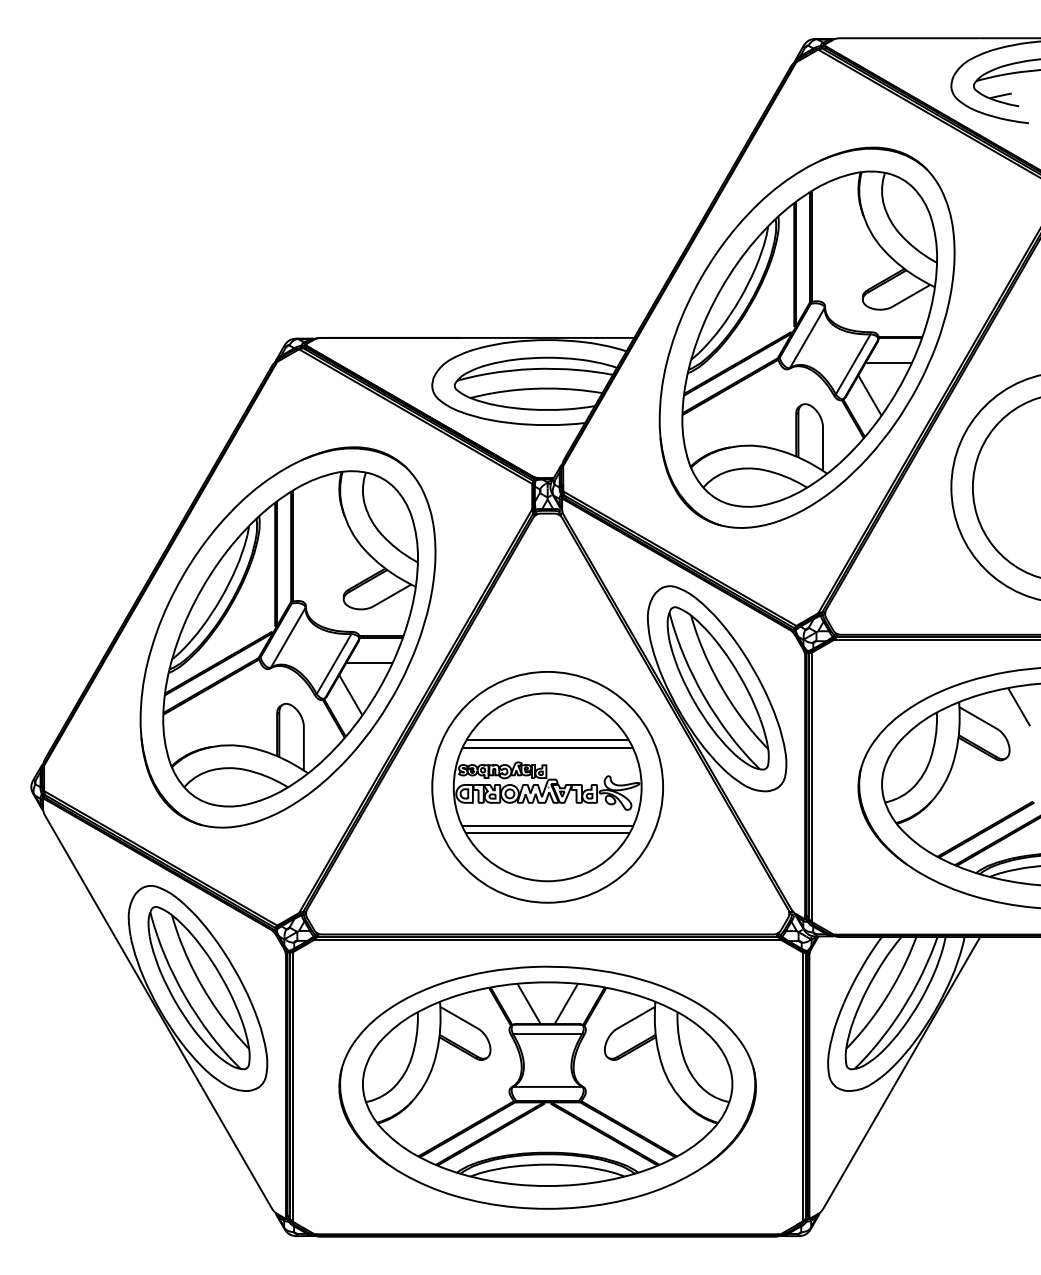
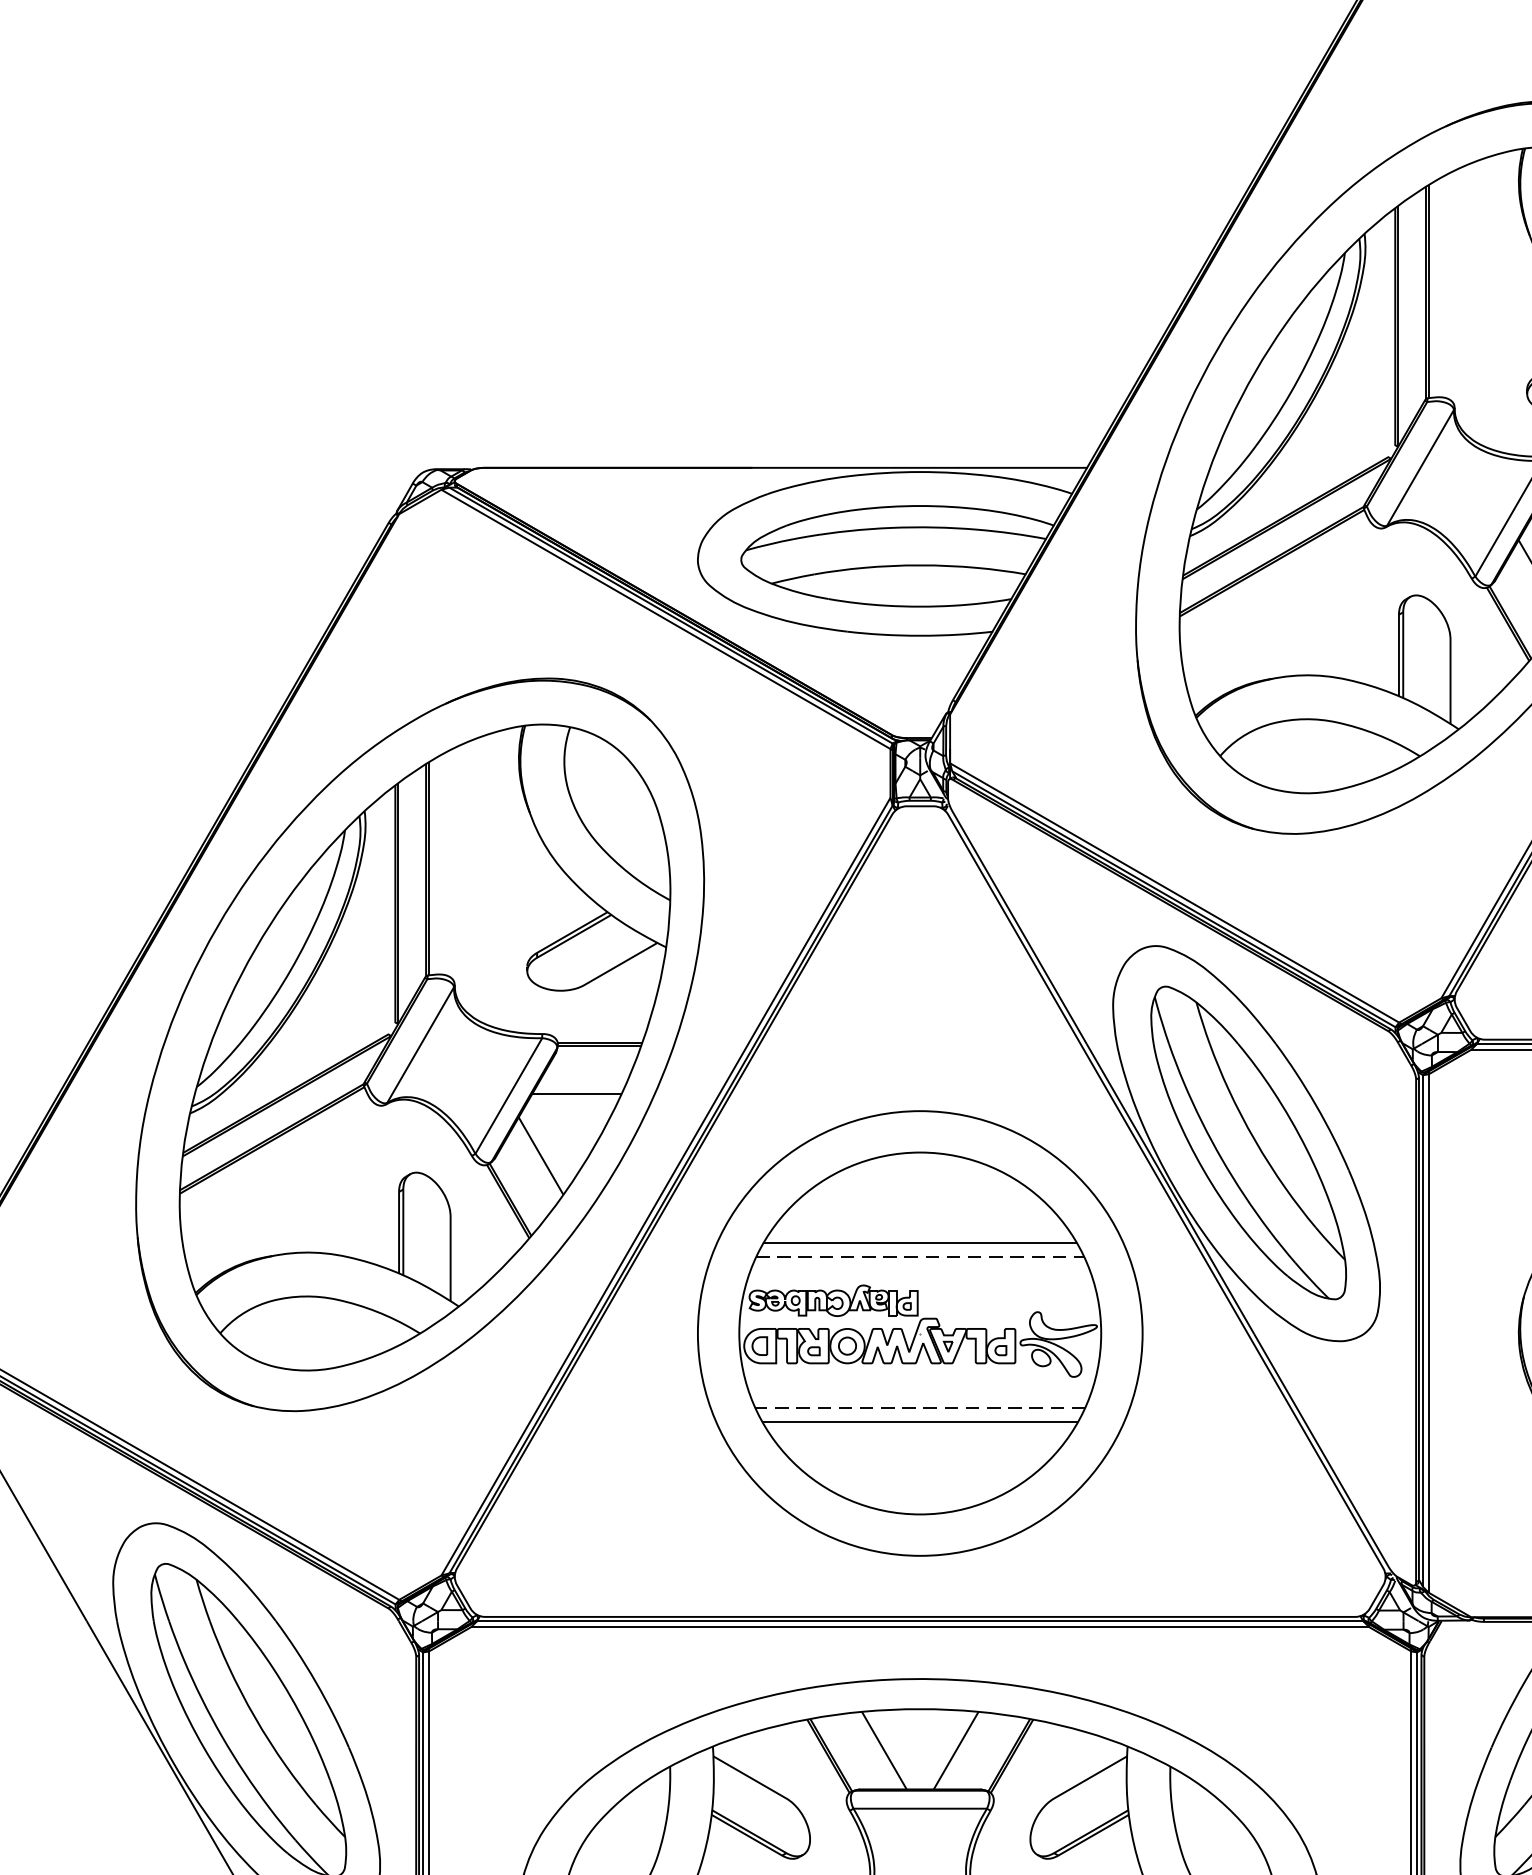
line: (548, 747) -> (921, 1256), solid -> dashed
line: (547, 825) -> (919, 1407), solid -> dashed

